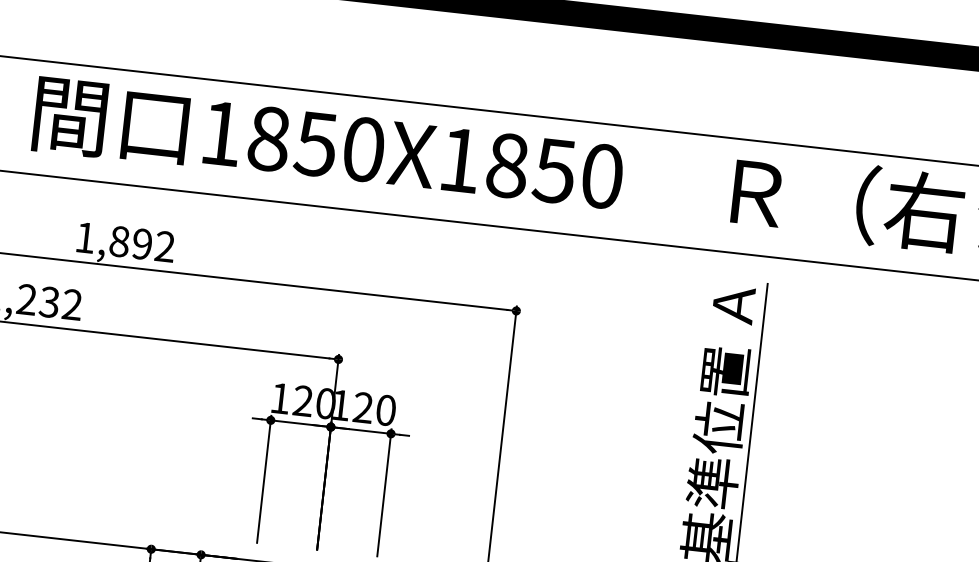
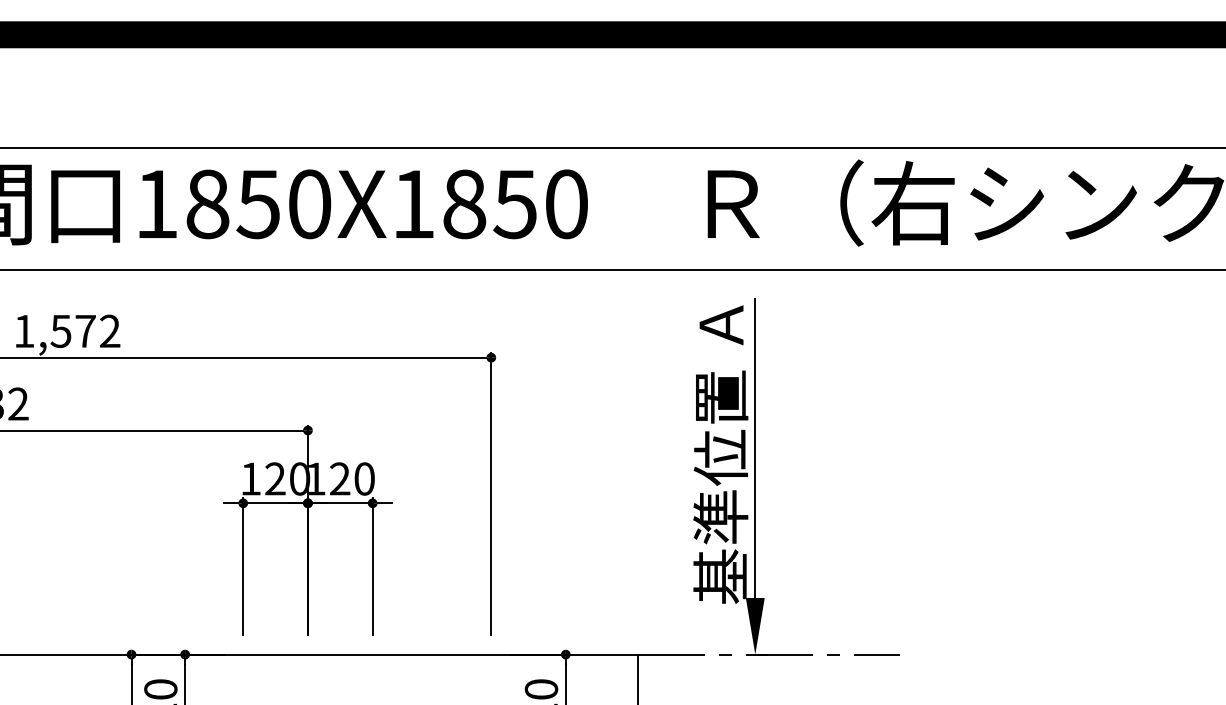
text: (130, 242) -> (72, 331), 1,892 -> 1,572

